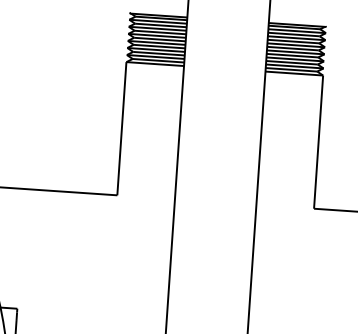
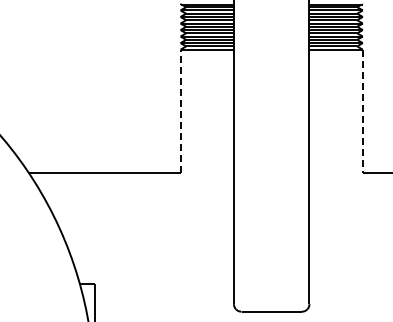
line: (121, 128) -> (180, 111), solid -> dashed
line: (318, 142) -> (362, 111), solid -> dashed

